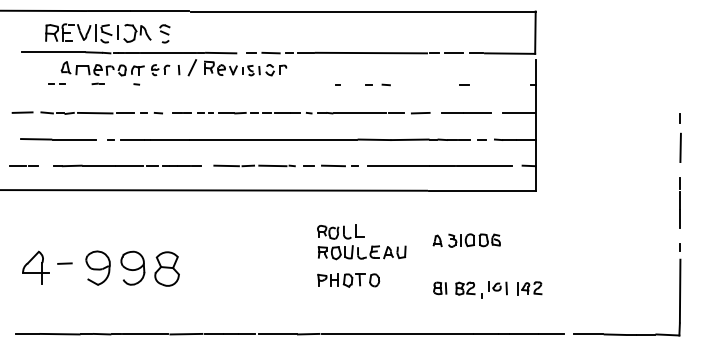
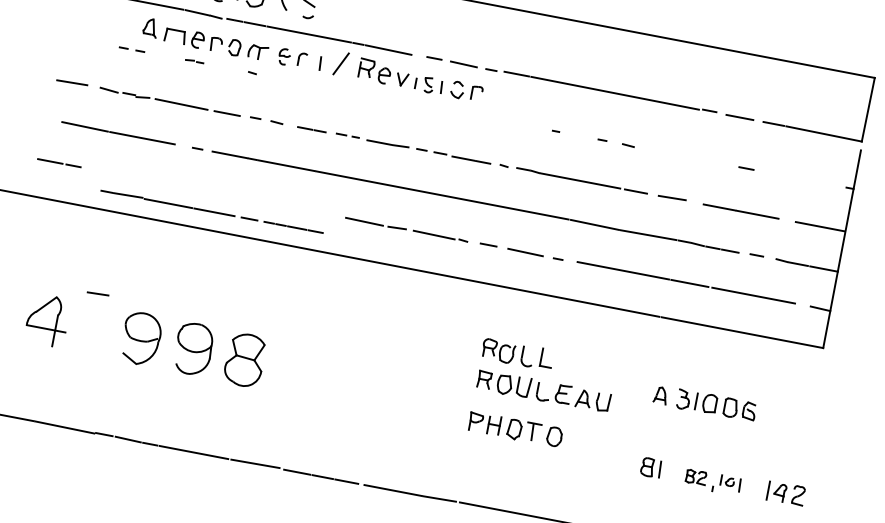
part: (127, 165) -> (211, 210), moved
line: (64, 263) -> (97, 293), moved
part: (481, 289) -> (713, 481), size x0.7

